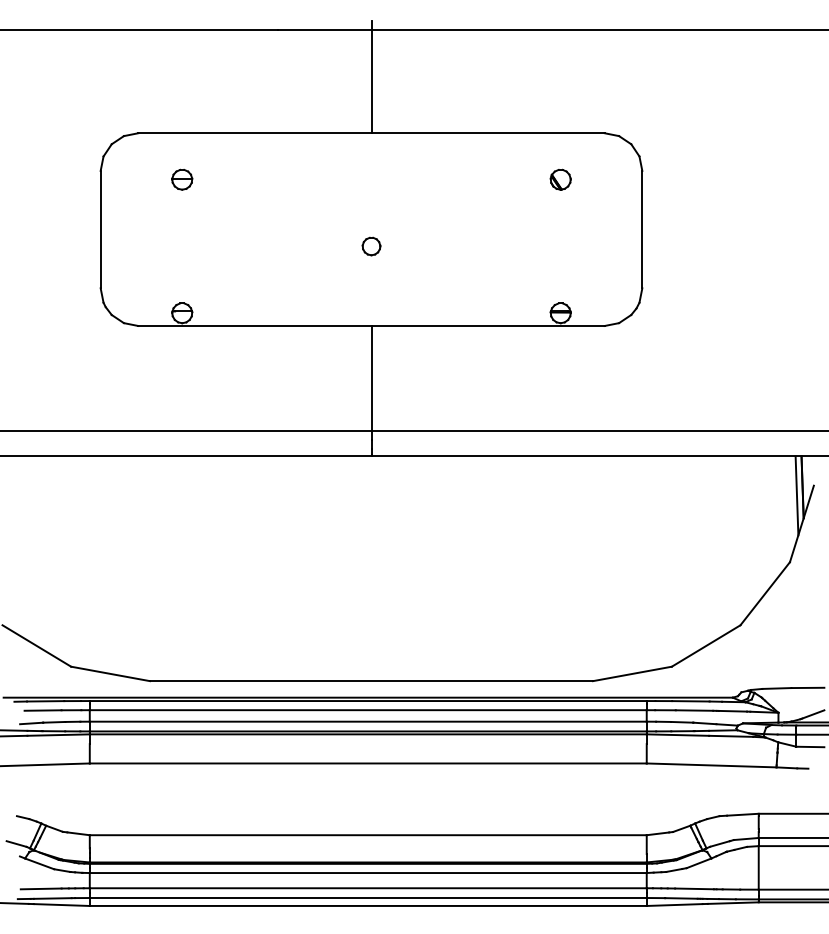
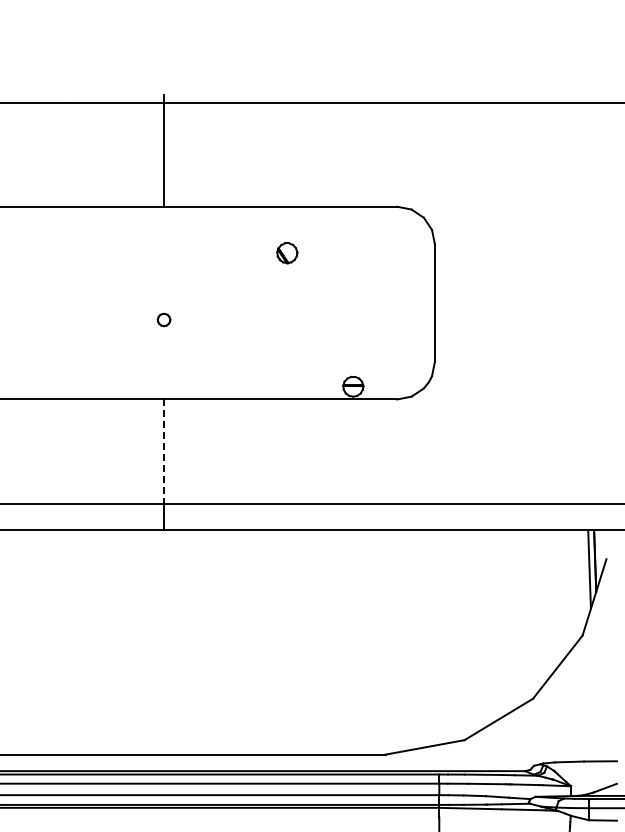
part: (560, 179) -> (287, 252), moved
part: (371, 246) -> (164, 319), size x0.7
line: (371, 378) -> (164, 451), solid -> dashed

